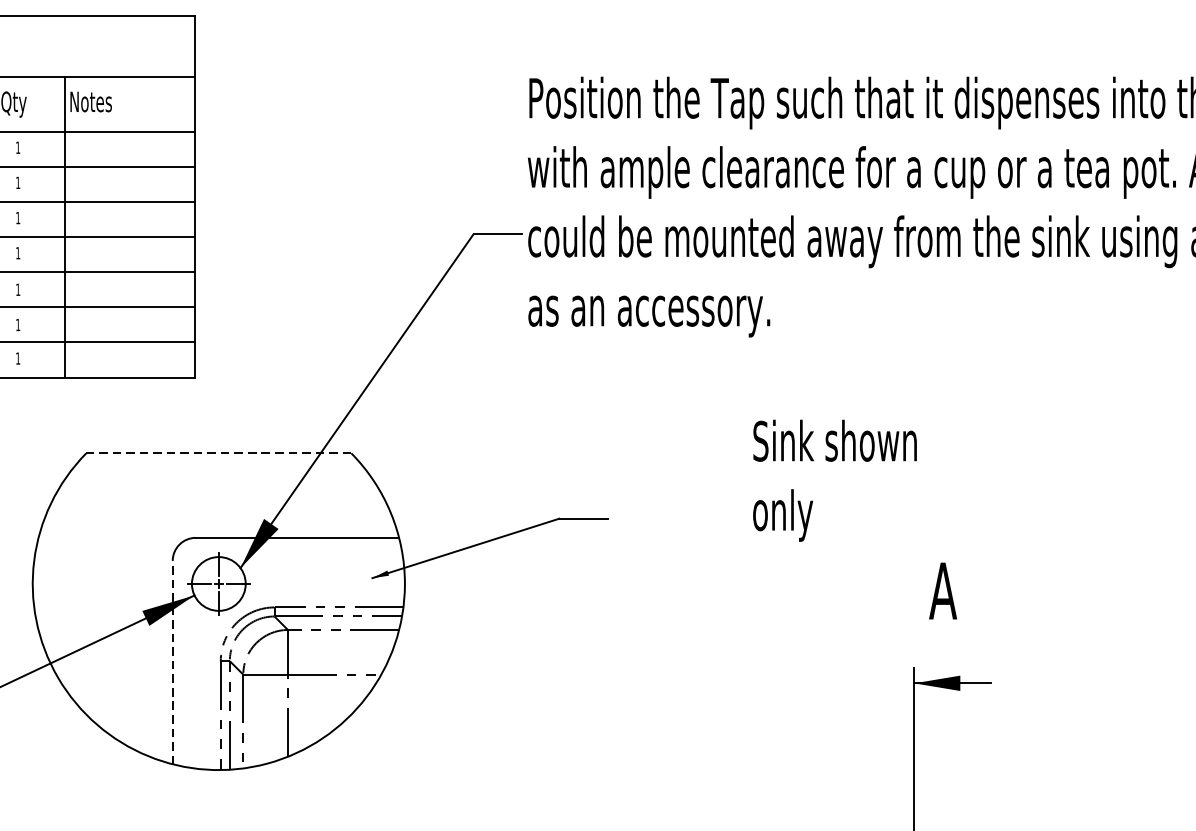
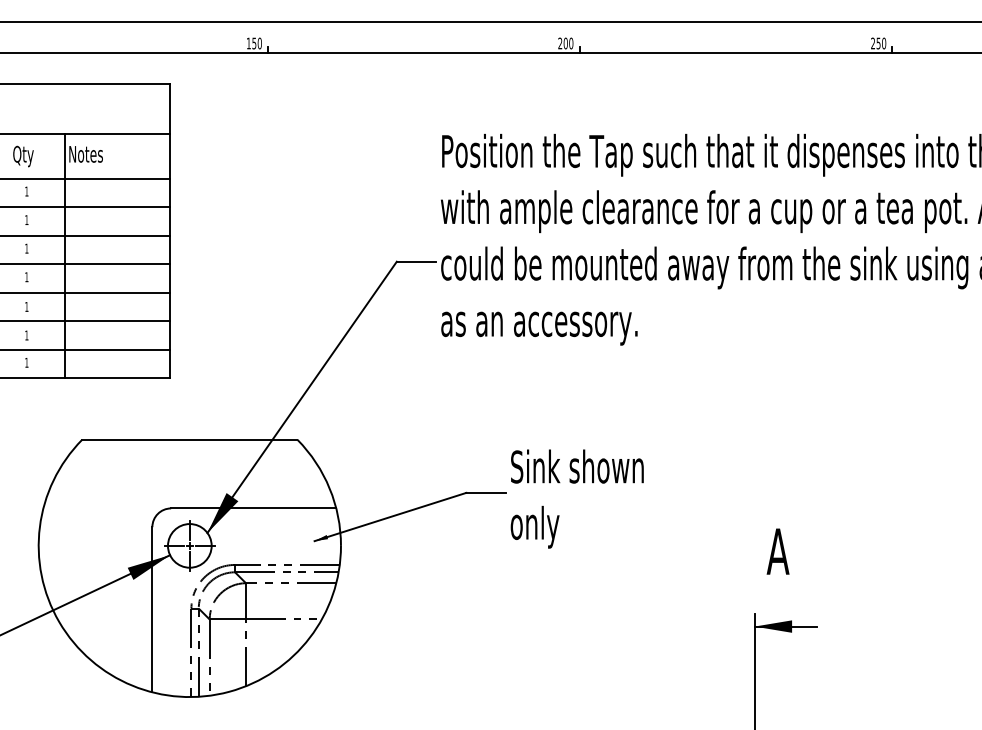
line: (218, 452) -> (189, 439), dashed -> solid
text: (834, 480) -> (576, 498), moved
line: (172, 662) -> (152, 609), dashed -> solid

